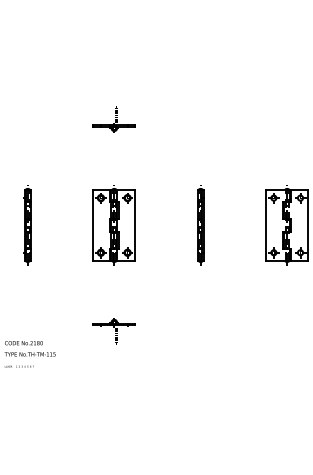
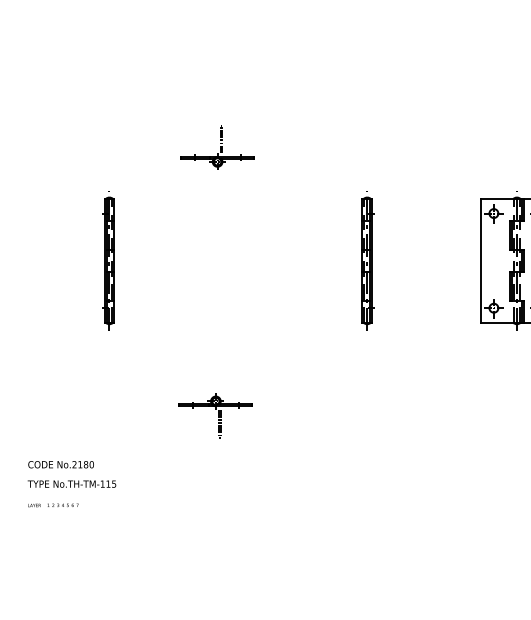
part: (113, 119) -> (216, 146), moved
part: (27, 225) -> (108, 260), moved
part: (113, 225) -> (216, 260), removed
part: (113, 331) -> (214, 416), moved

